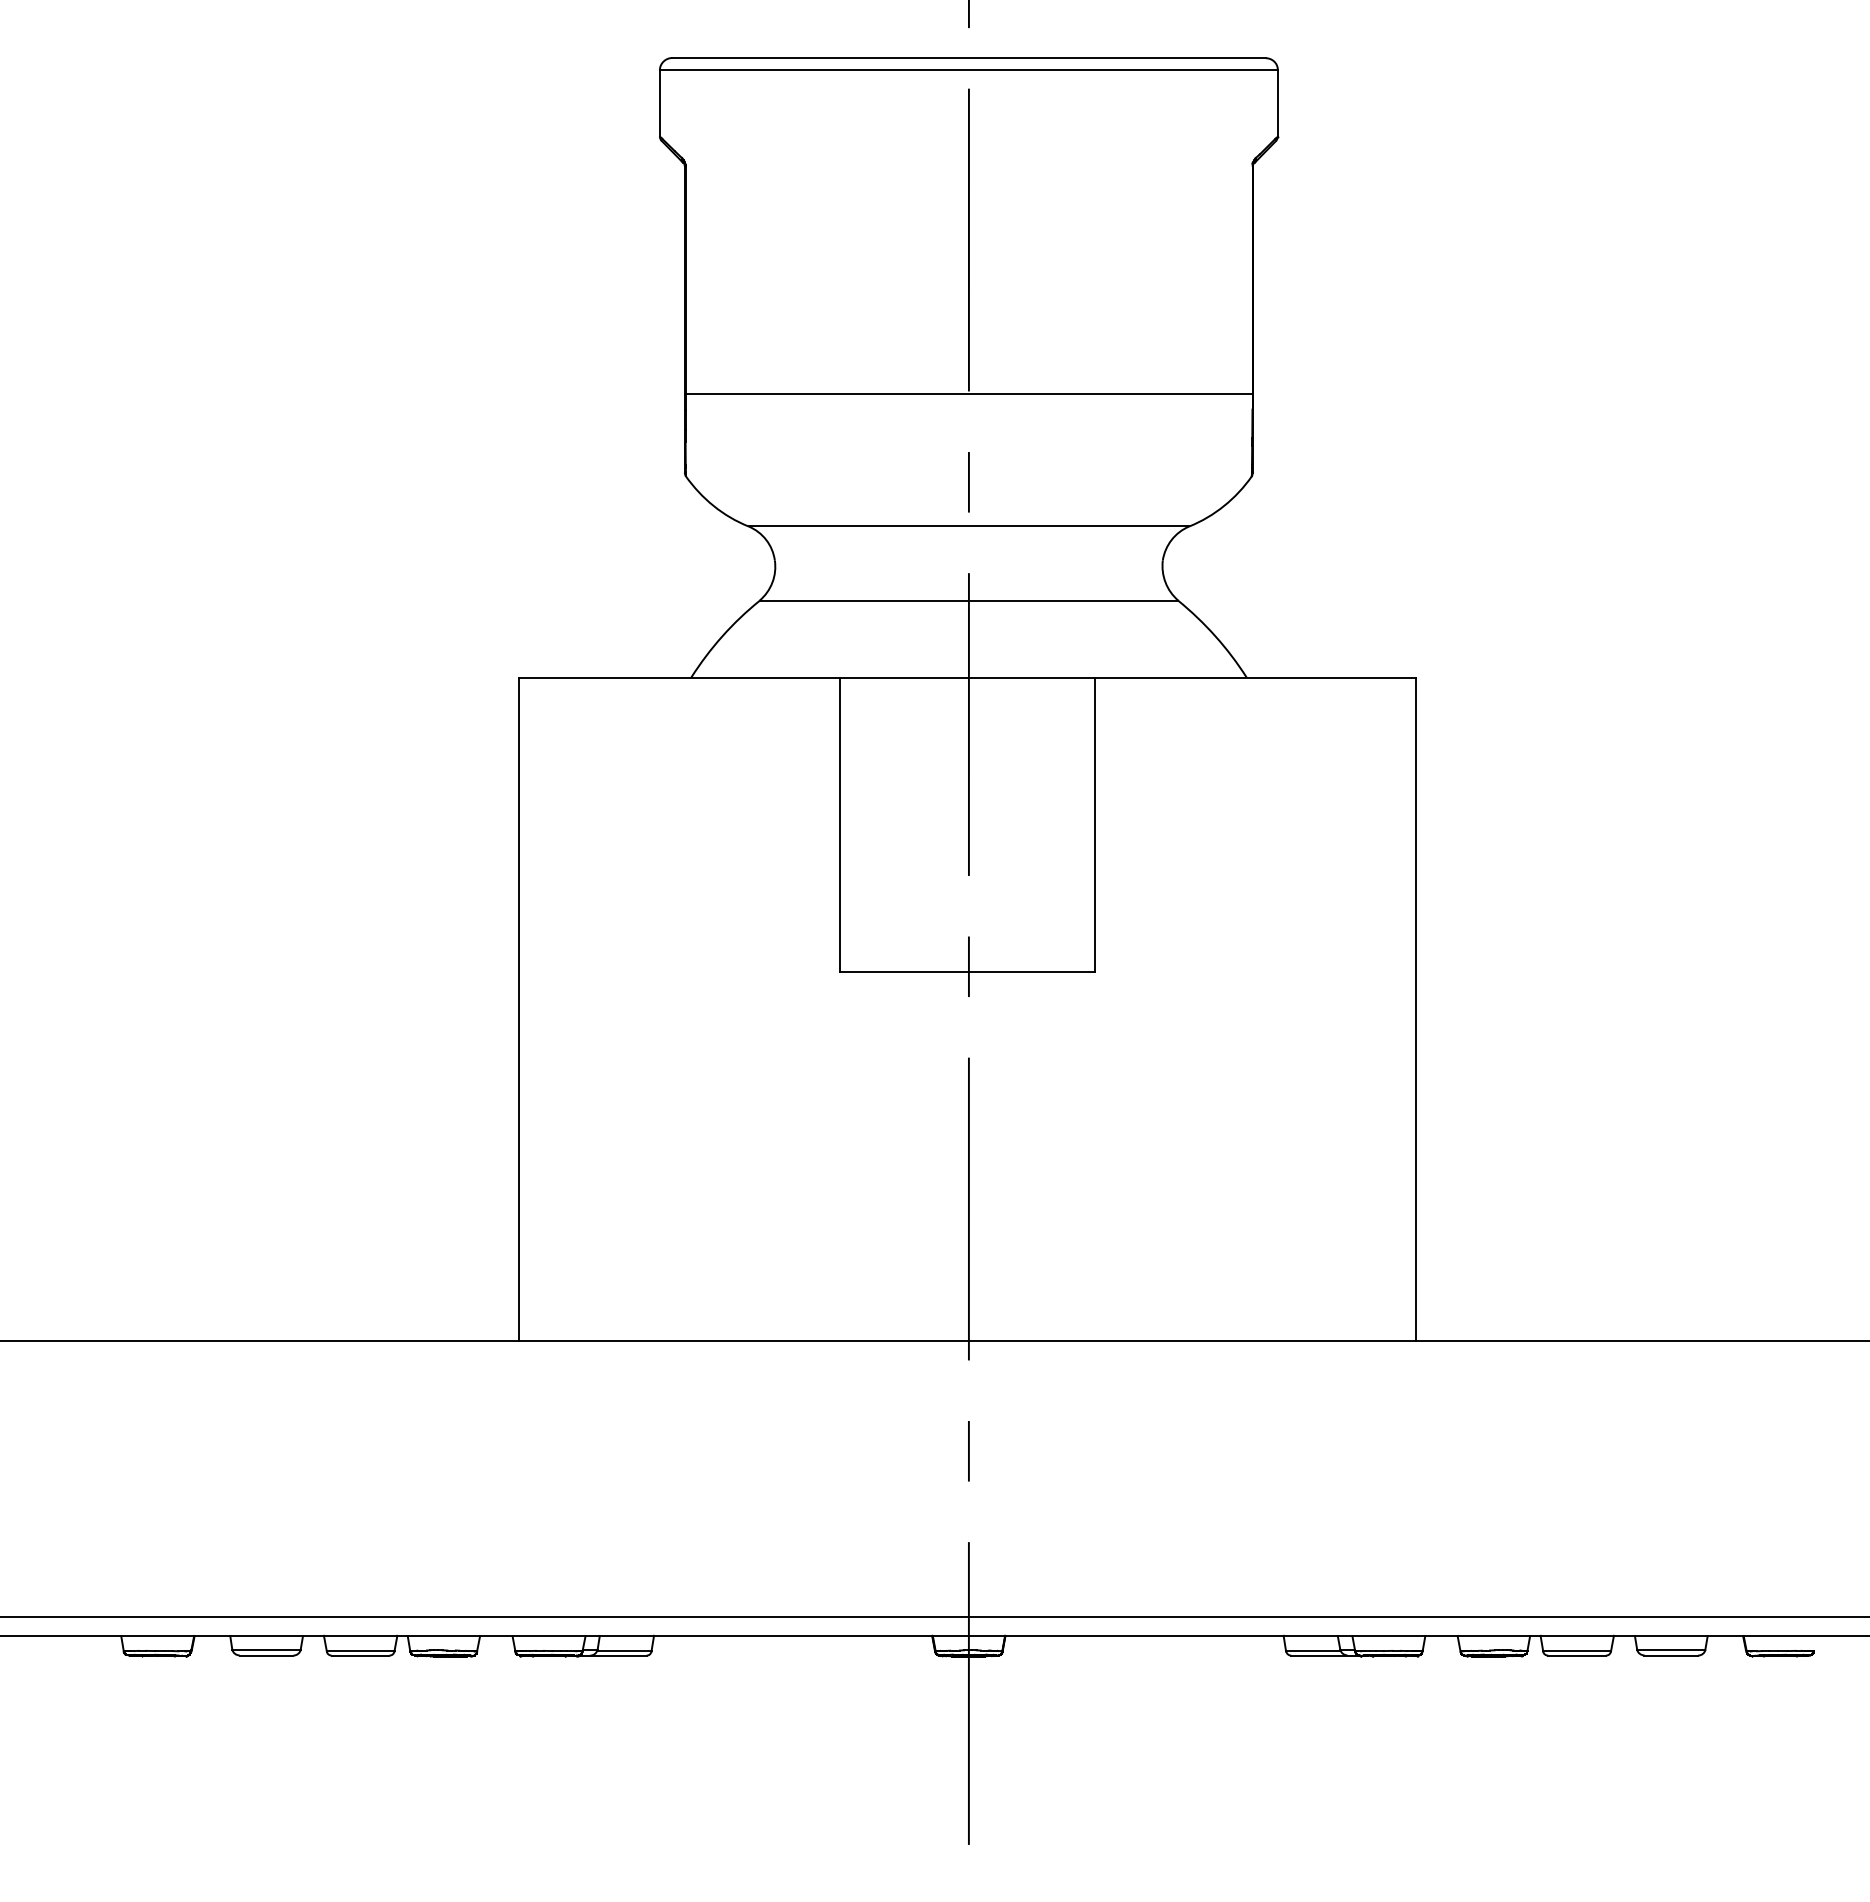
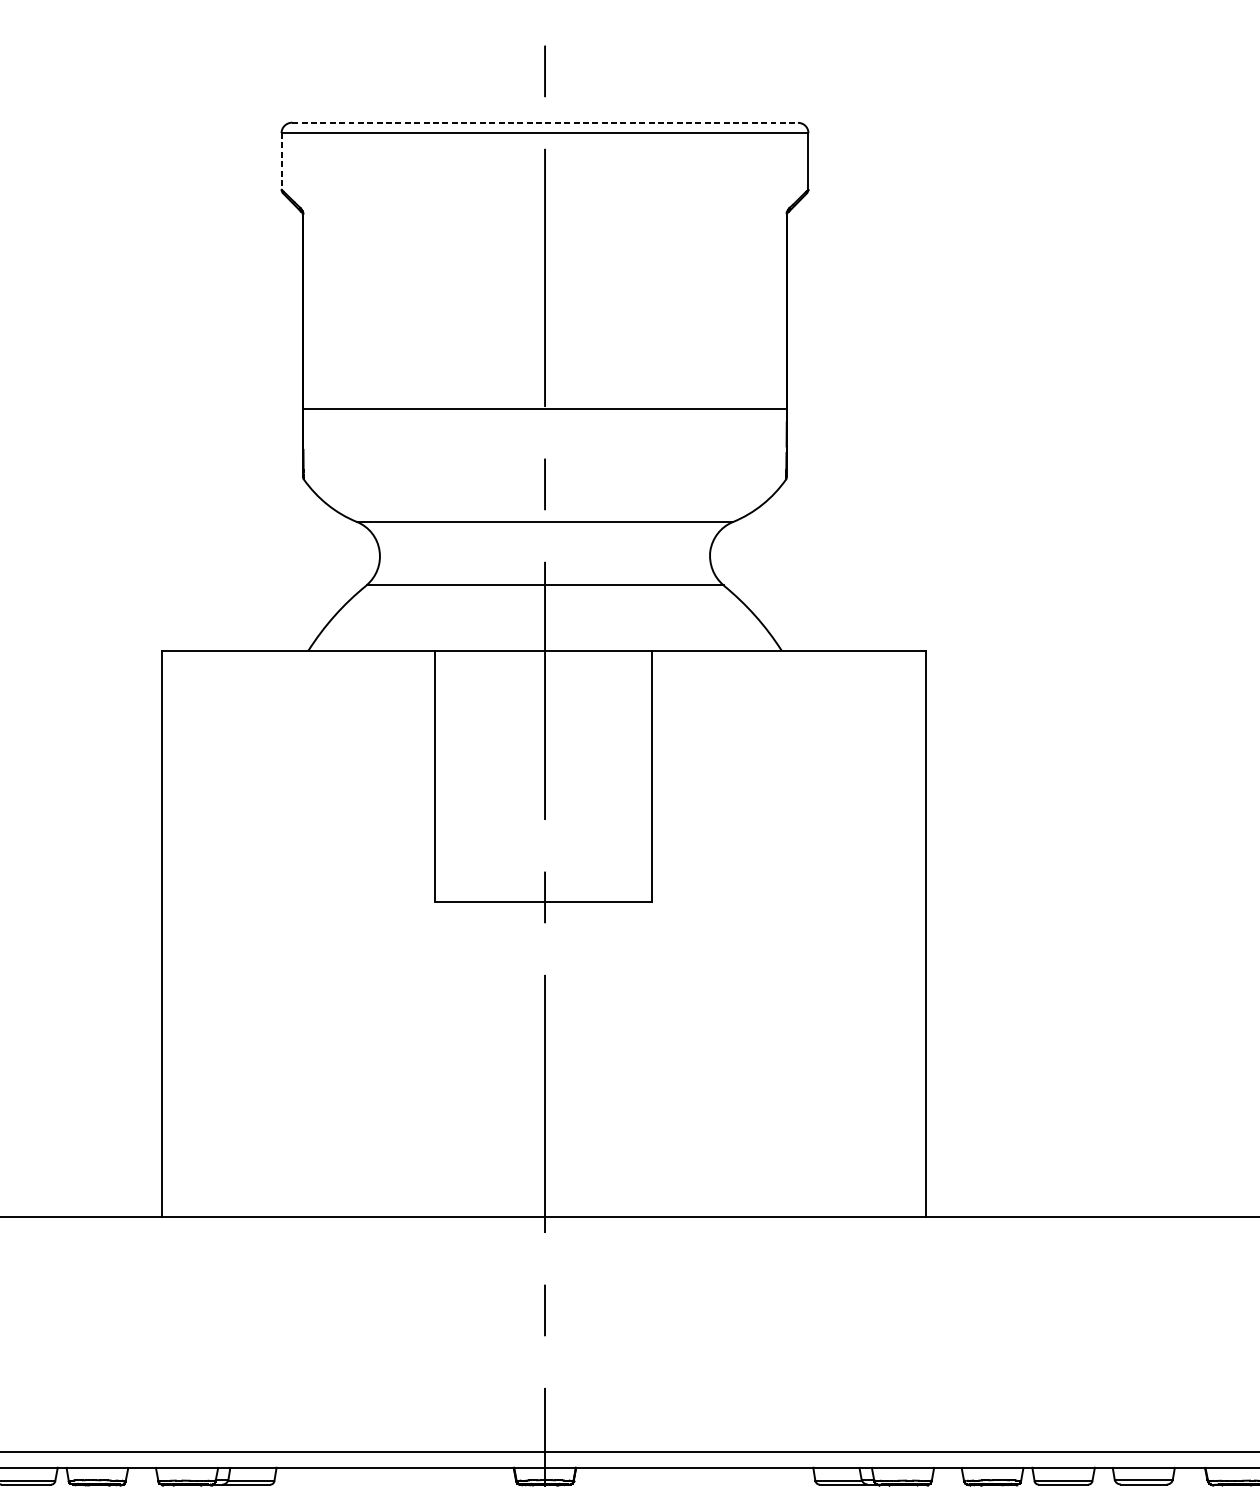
line: (968, 58) -> (544, 123), solid -> dashed
line: (659, 103) -> (281, 161), solid -> dashed

